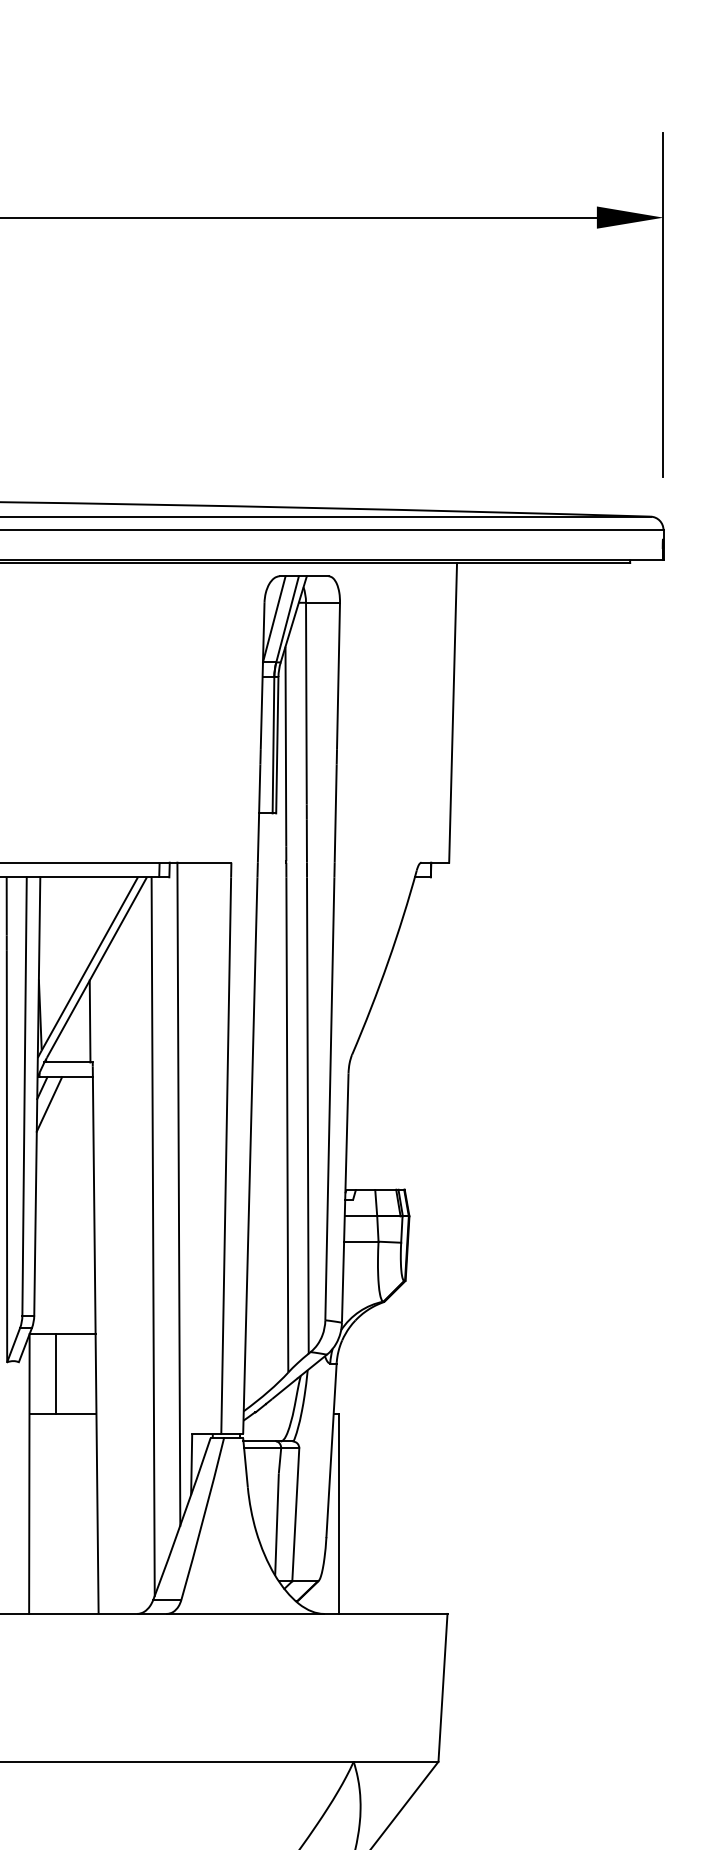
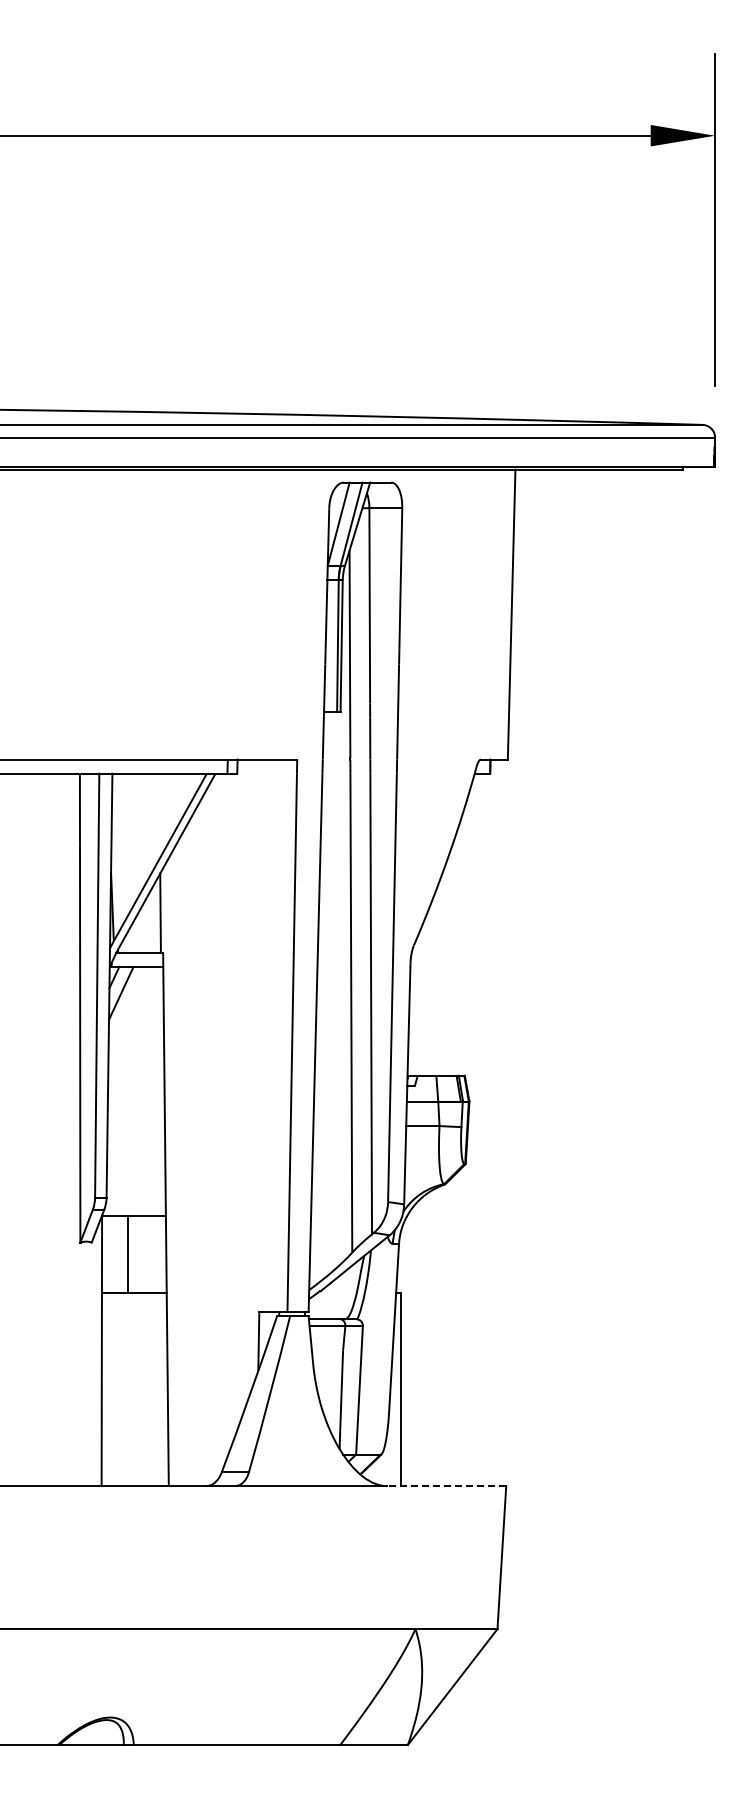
line: (178, 1193) -> (246, 1079), removed
line: (153, 1235) -> (221, 1120), removed
line: (385, 1614) -> (446, 1486), solid -> dashed

